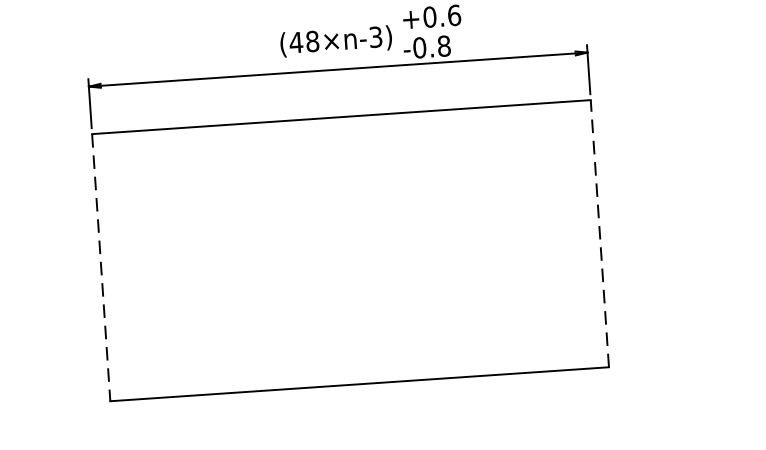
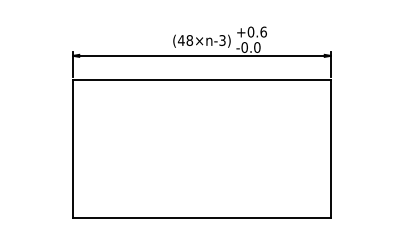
text: (444, 46) -> (257, 47), -0.8 -> -0.0
line: (599, 231) -> (330, 148), dashed -> solid
line: (101, 267) -> (73, 149), dashed -> solid

